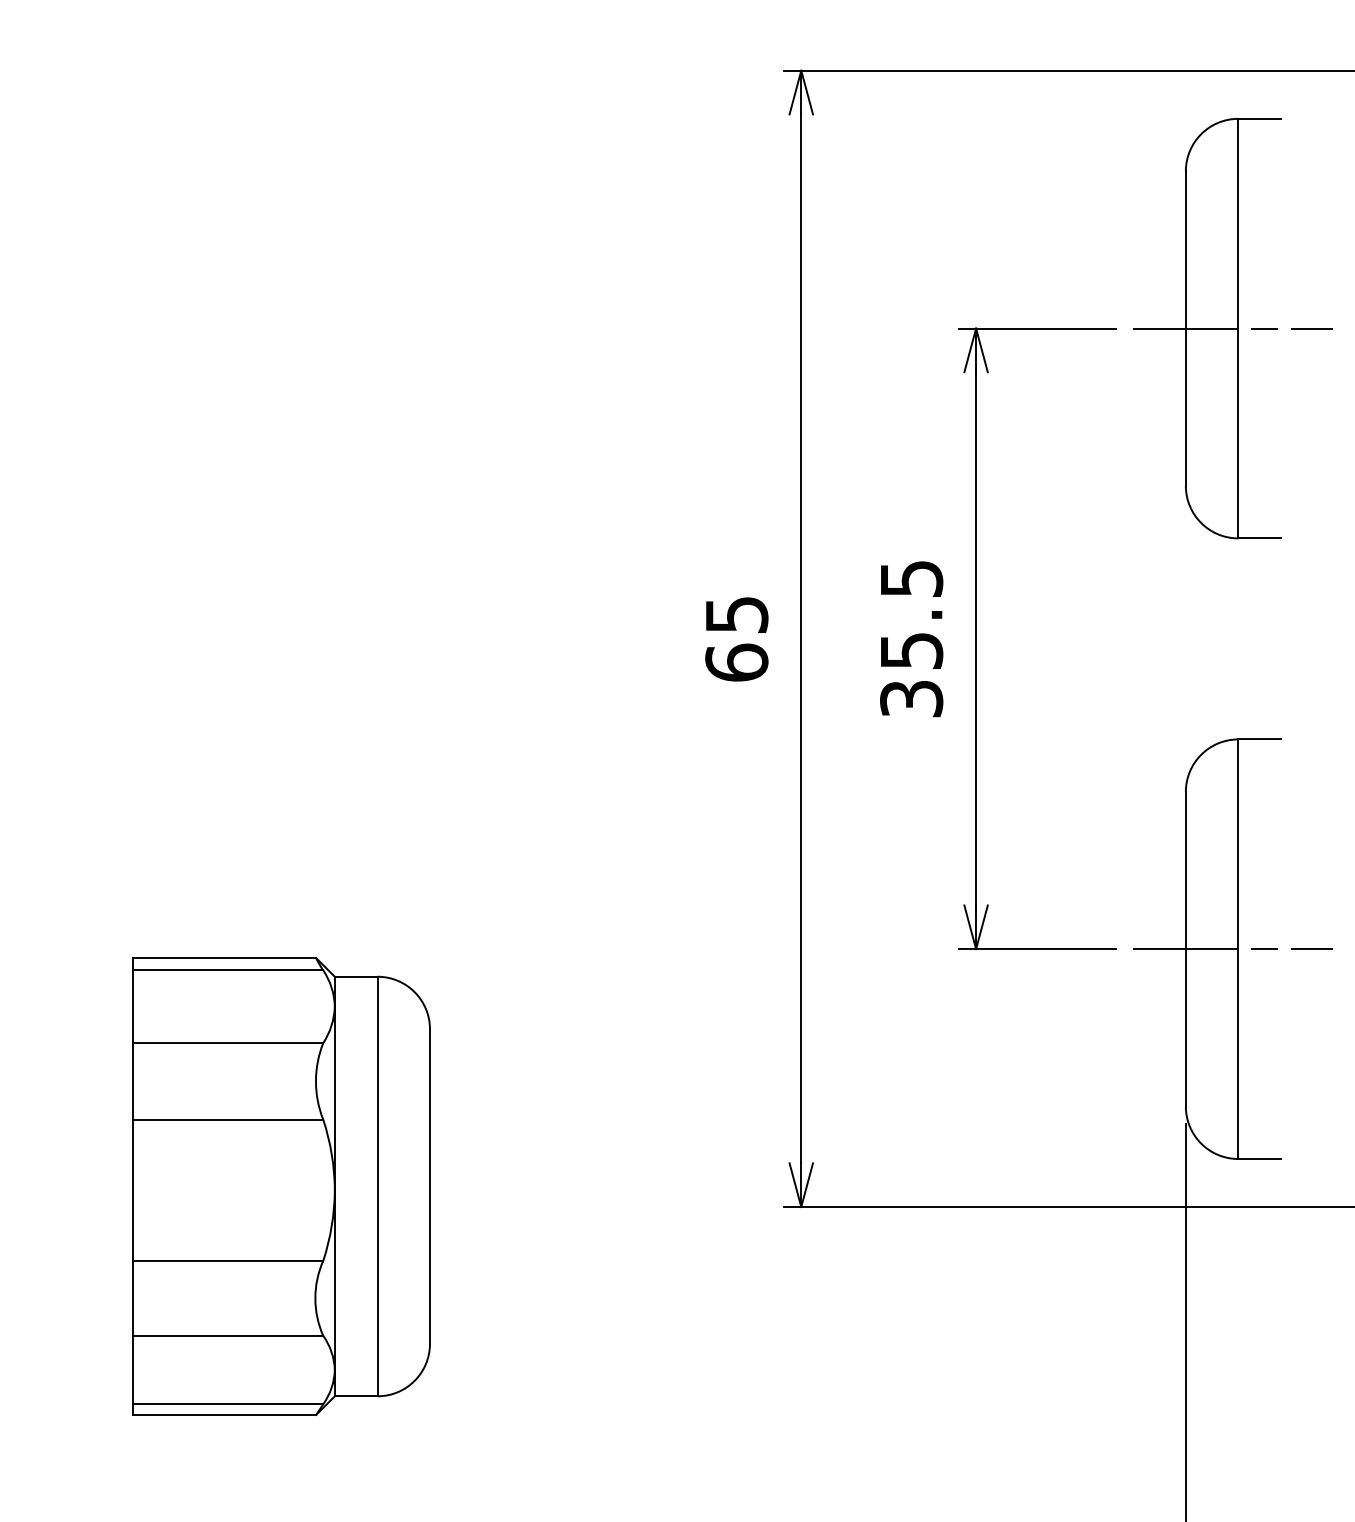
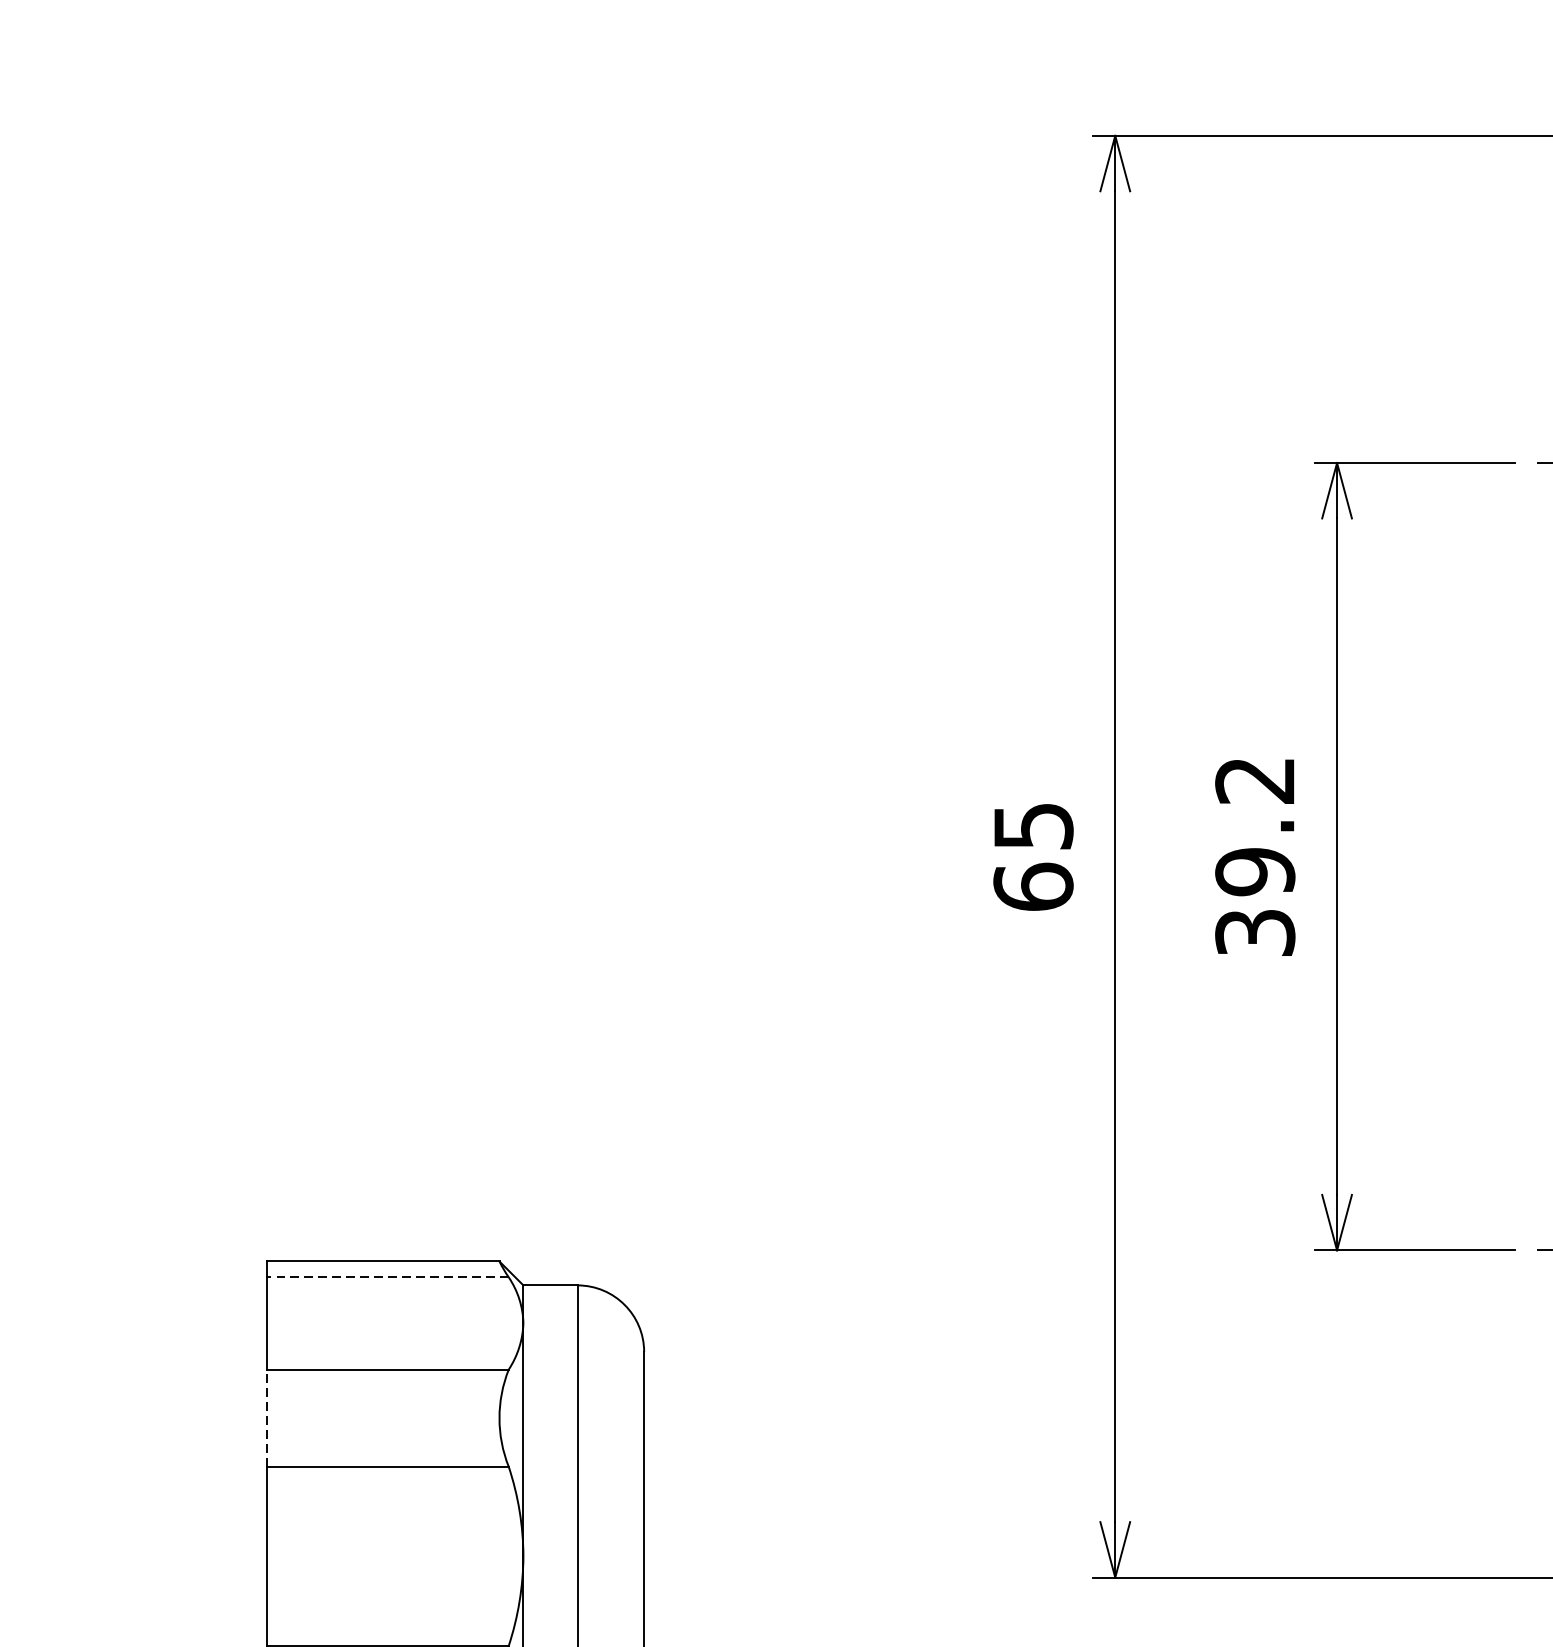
text: (911, 615) -> (1255, 827), 35.5 -> 39.2
line: (227, 970) -> (387, 1277), solid -> dashed
line: (132, 1080) -> (266, 1417), solid -> dashed

